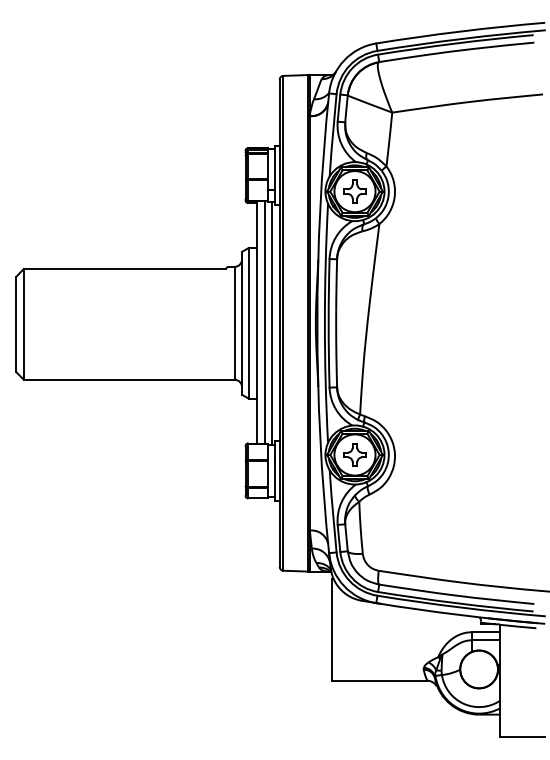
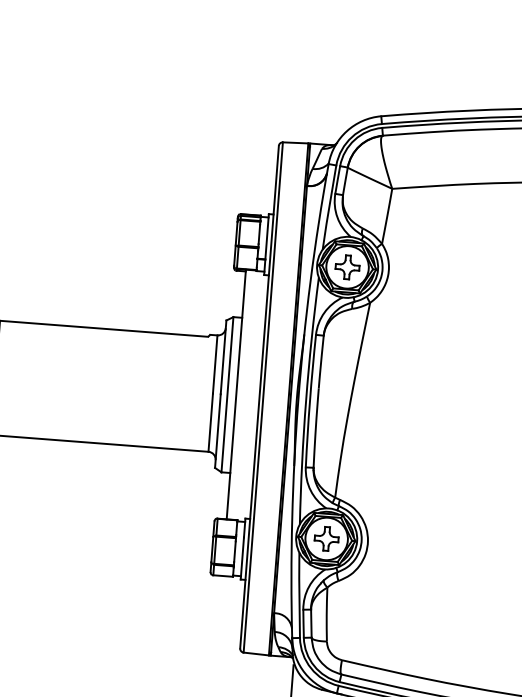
line: (264, 322) -> (243, 395), removed
line: (272, 322) -> (252, 395), removed

